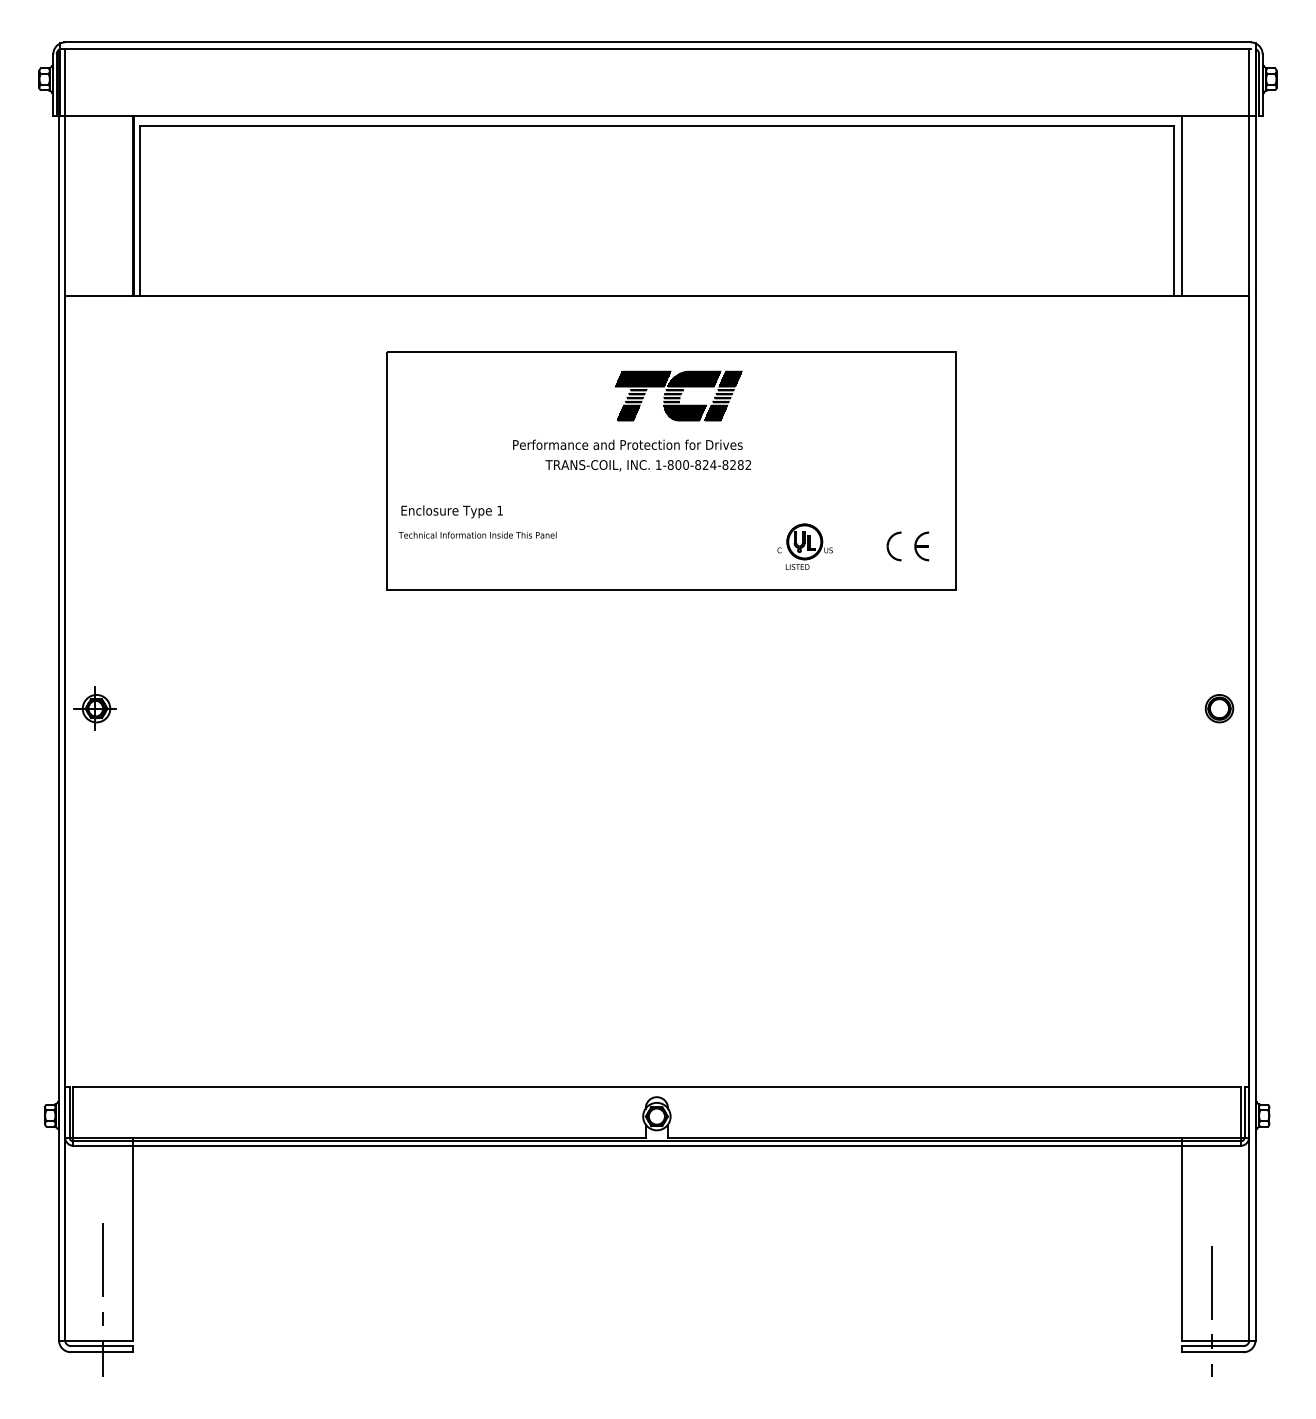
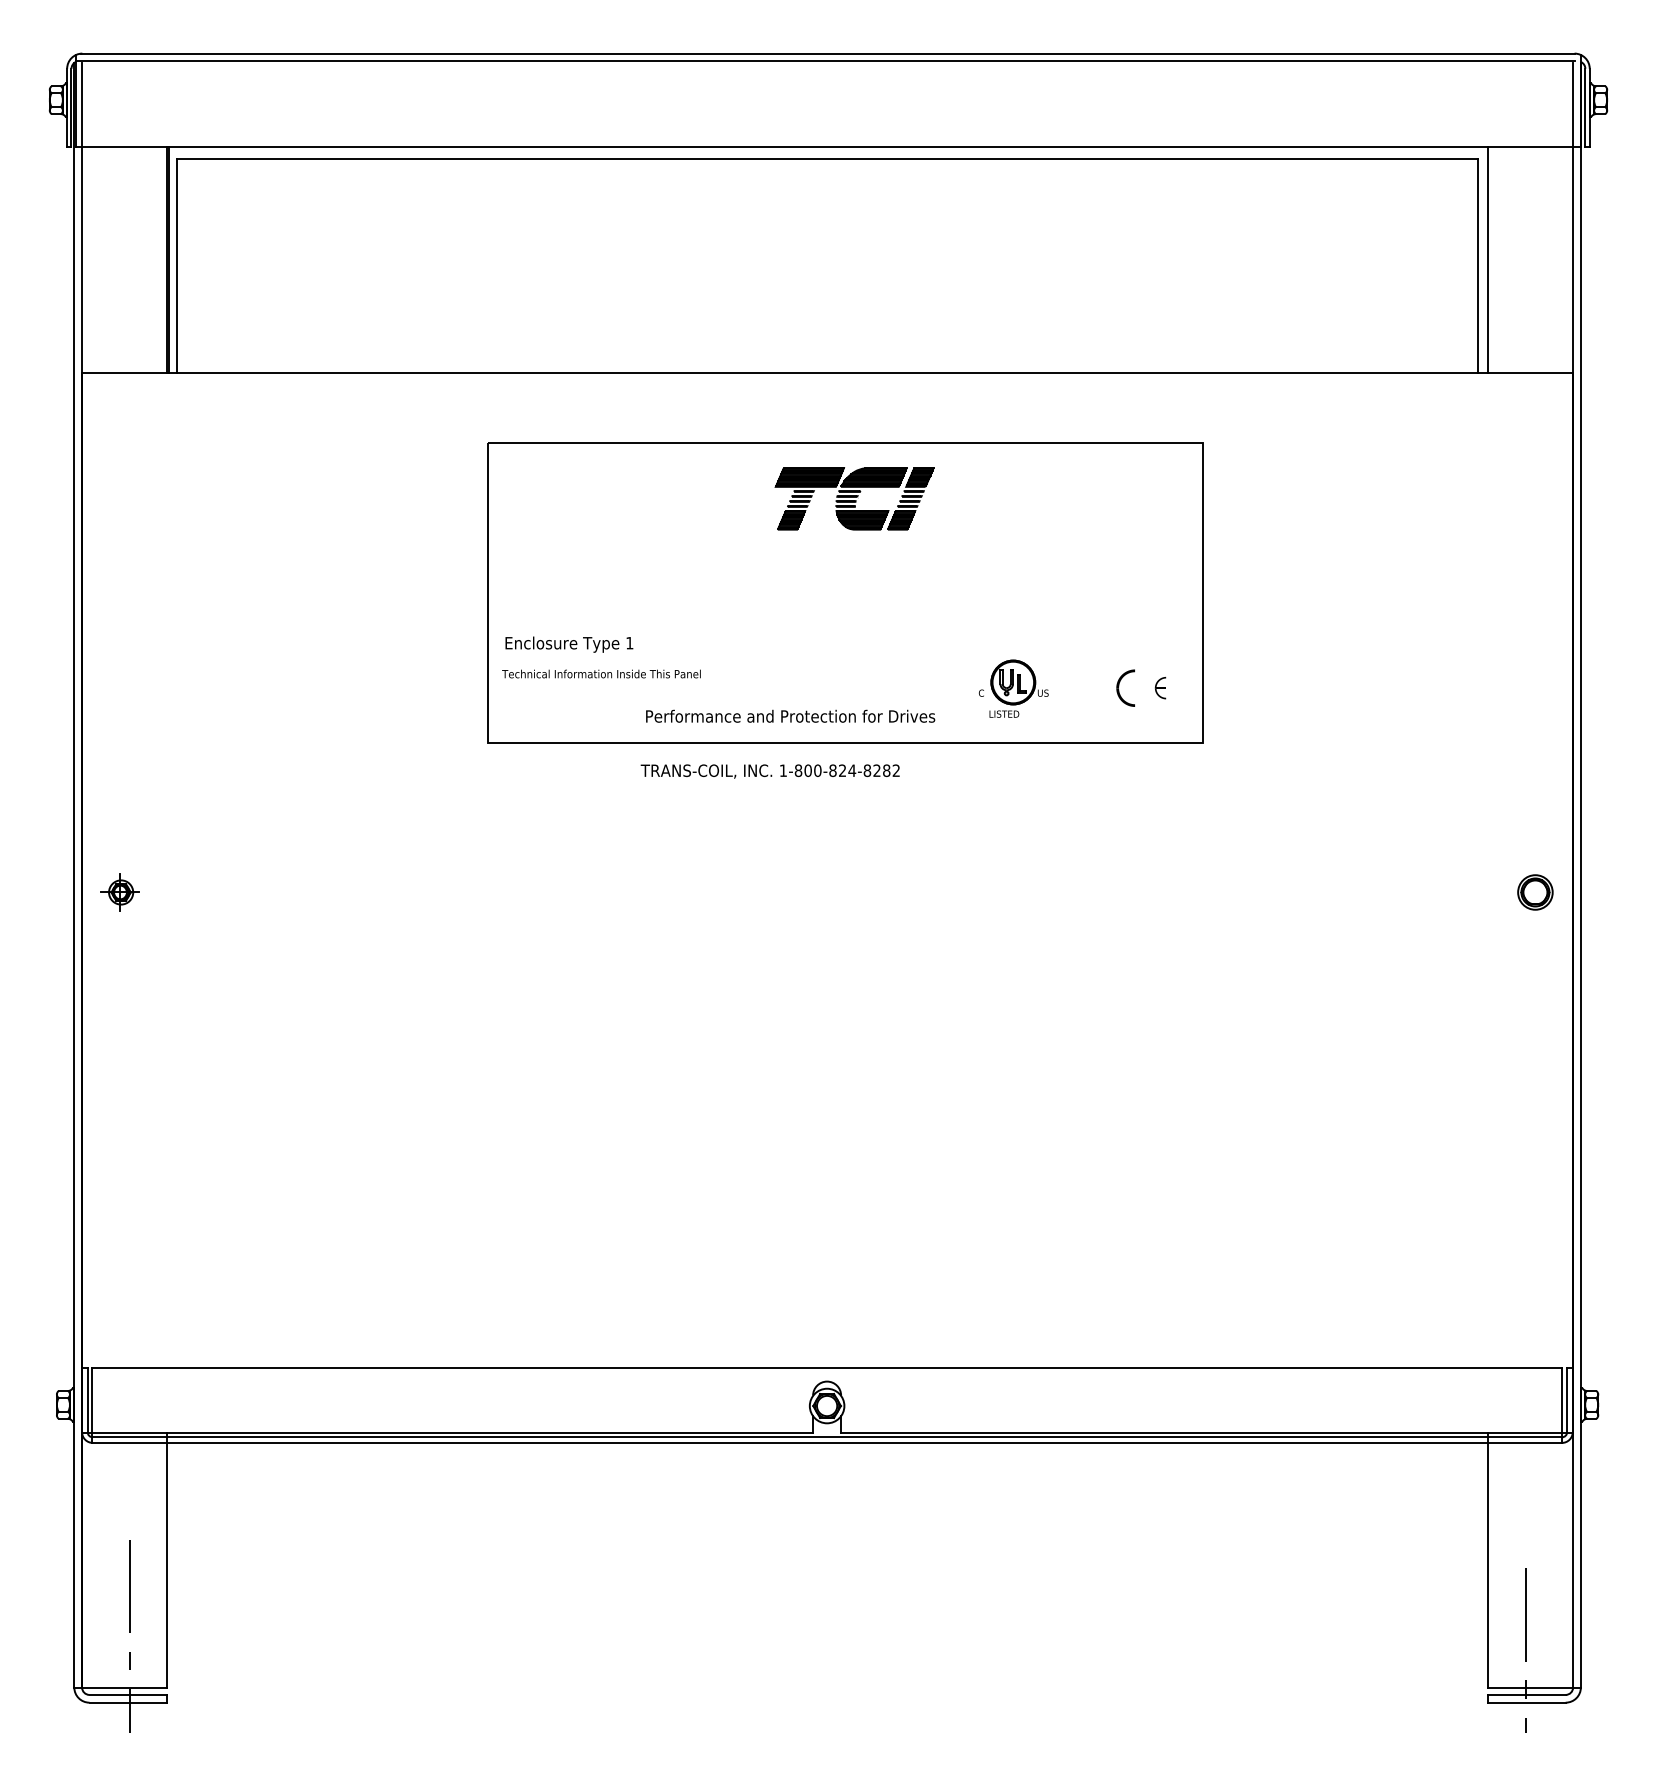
text: (627, 444) -> (790, 715), moved
text: (647, 465) -> (769, 771), moved
part: (921, 545) -> (1160, 687), size x0.6
part: (94, 708) -> (119, 892), size x0.7

